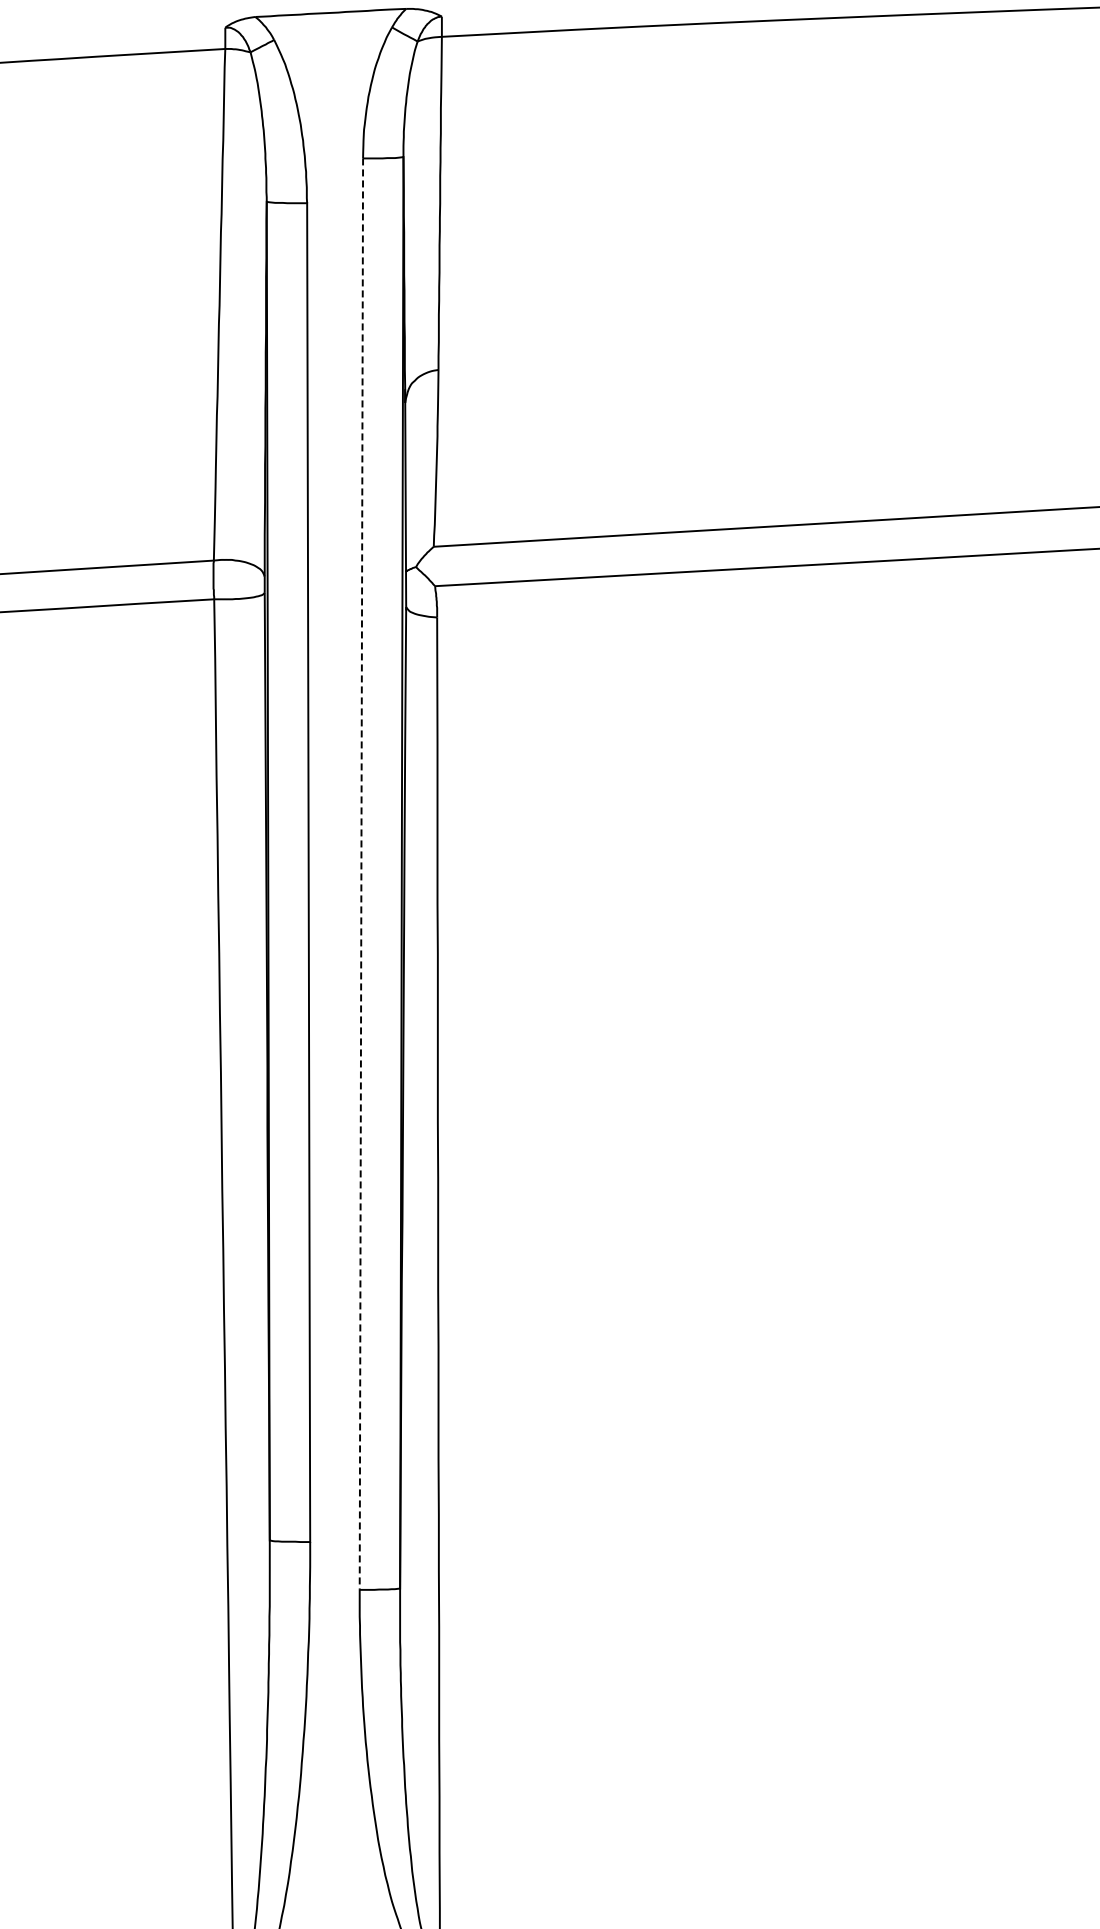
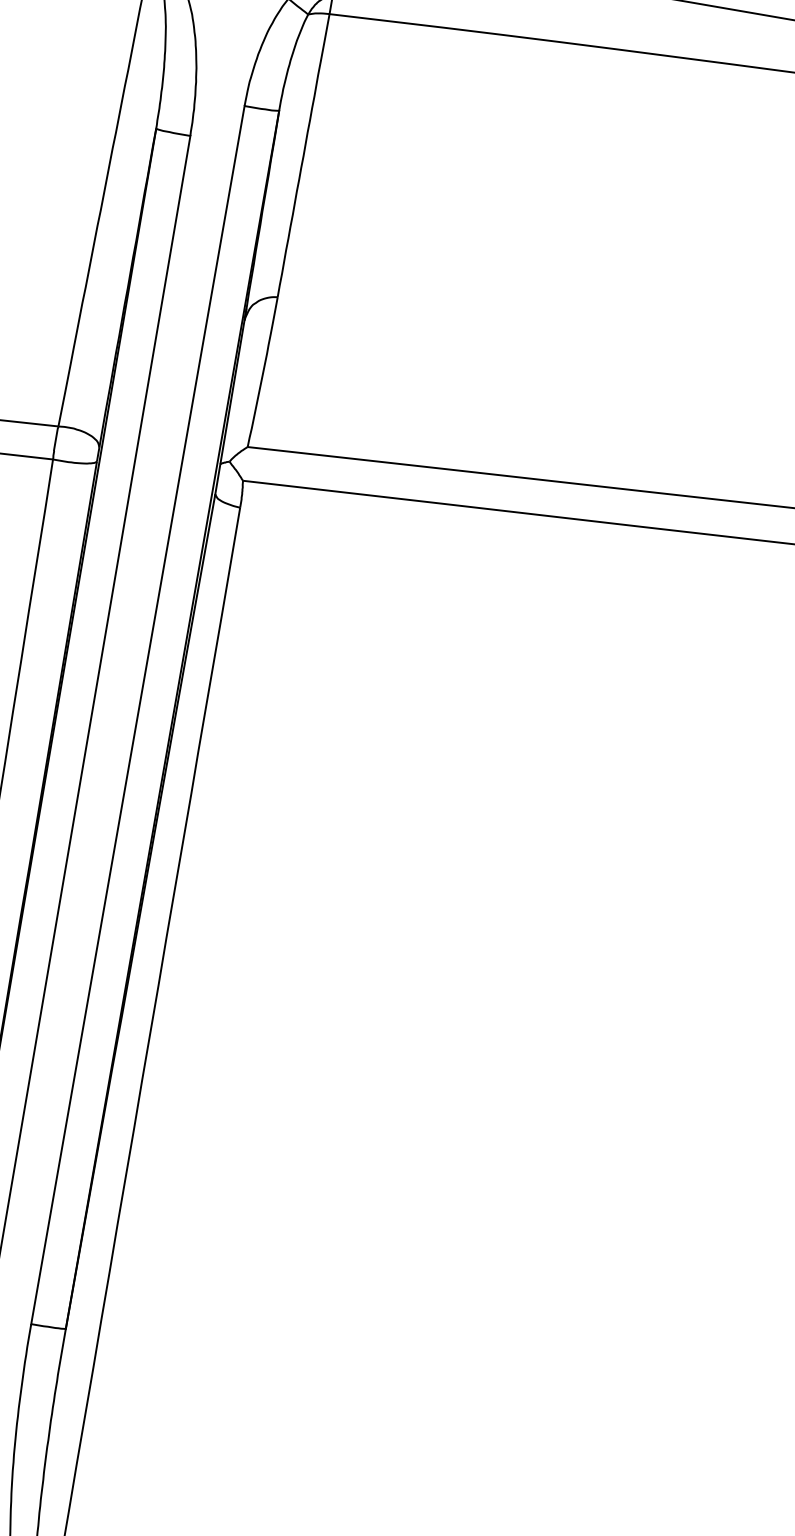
line: (361, 874) -> (137, 715), dashed -> solid

